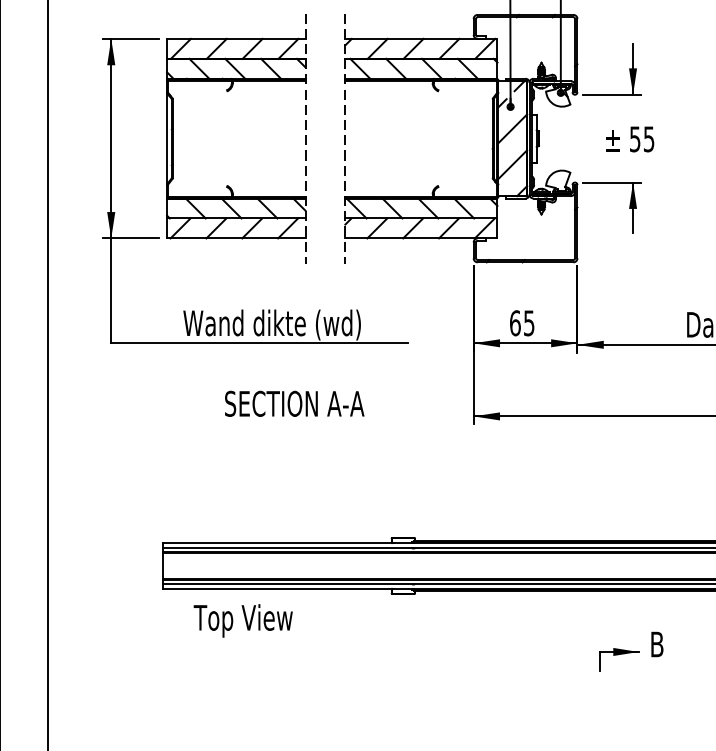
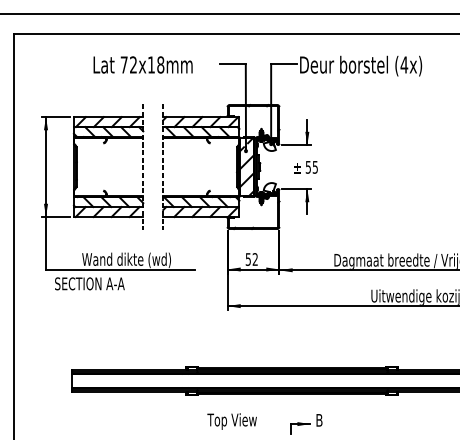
text: (521, 323) -> (251, 259), 65 -> 52
text: (293, 403) -> (89, 283), moved
text: (242, 620) -> (231, 421), moved

